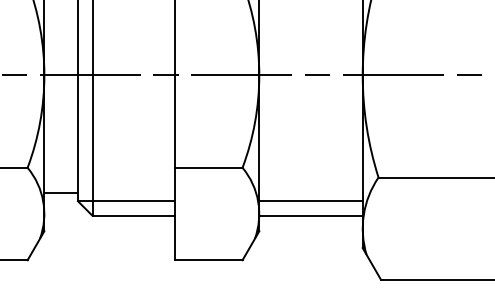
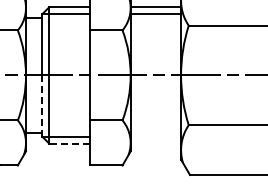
line: (78, 139) -> (42, 106), solid -> dashed
line: (310, 200) -> (155, 136), removed
line: (133, 215) -> (69, 143), solid -> dashed
line: (310, 215) -> (155, 143), removed

